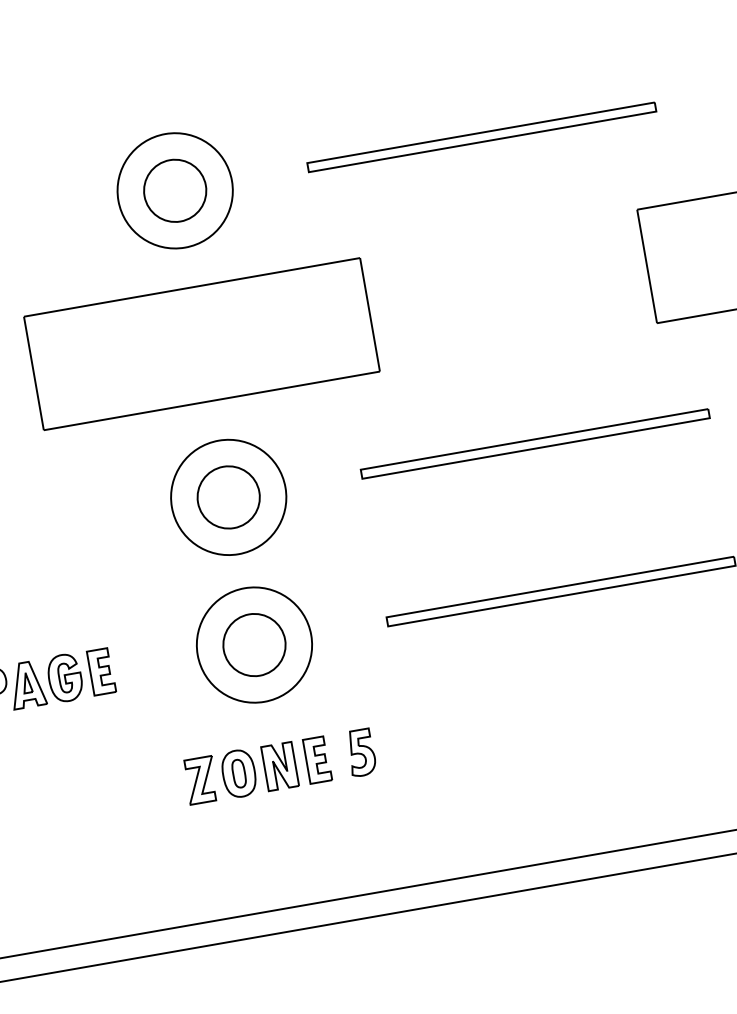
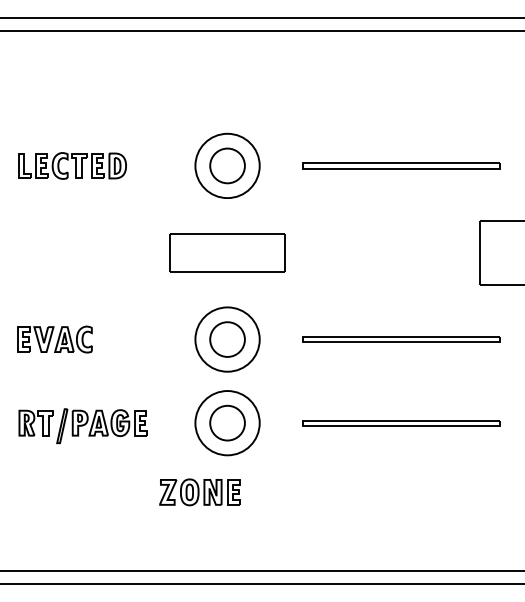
part: (201, 343) -> (227, 252), size x0.6
part: (360, 752) -> (275, 492), removed
part: (256, 770) -> (199, 492), moved

